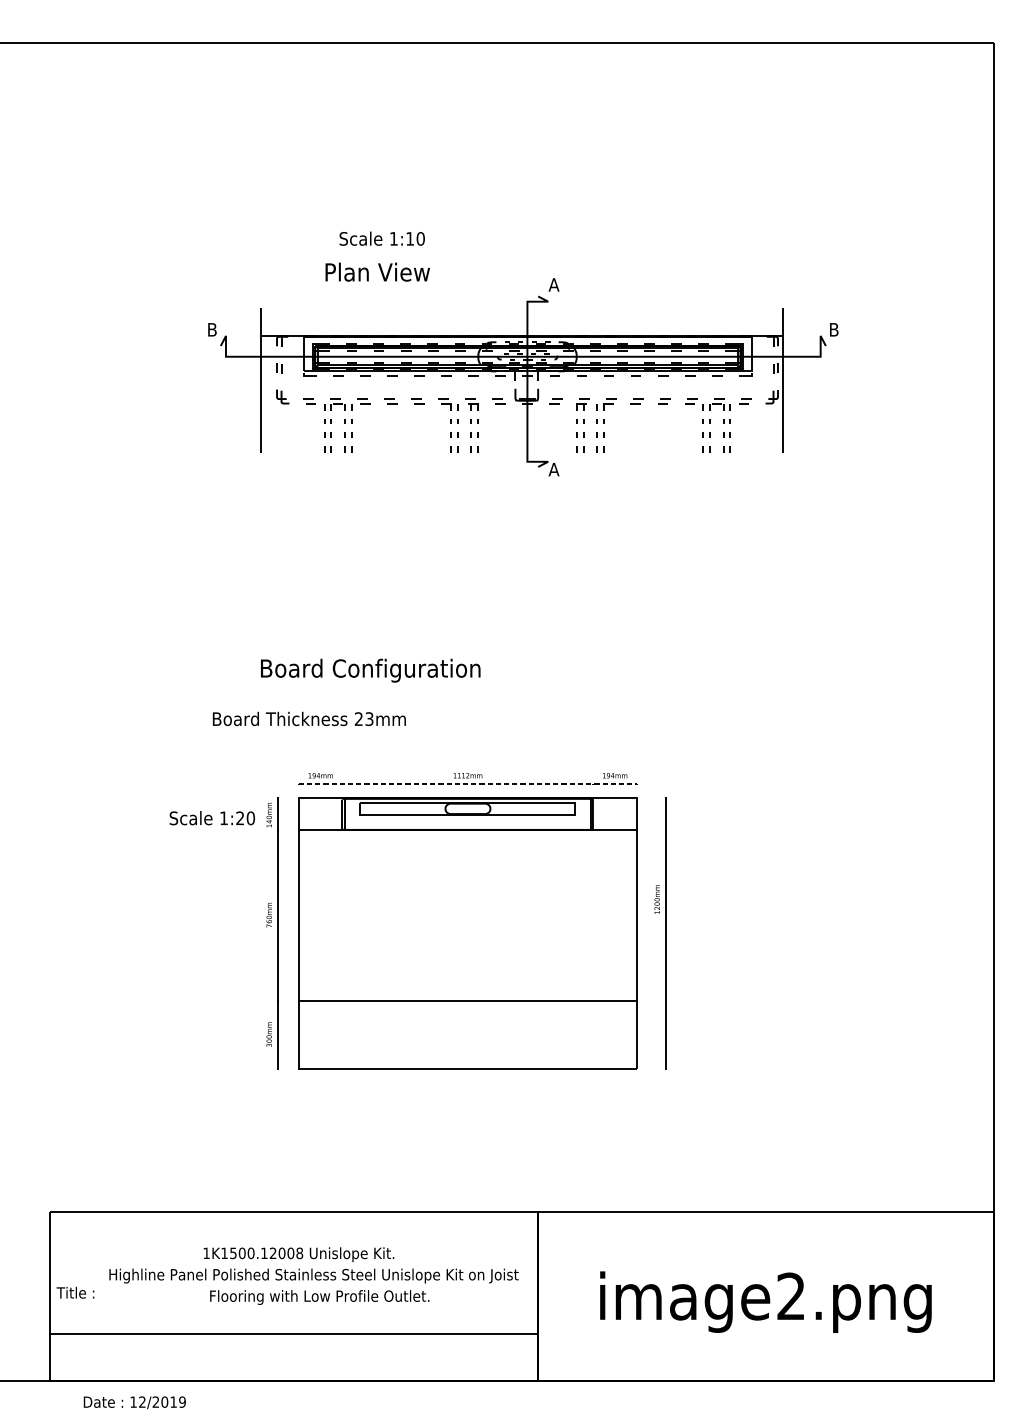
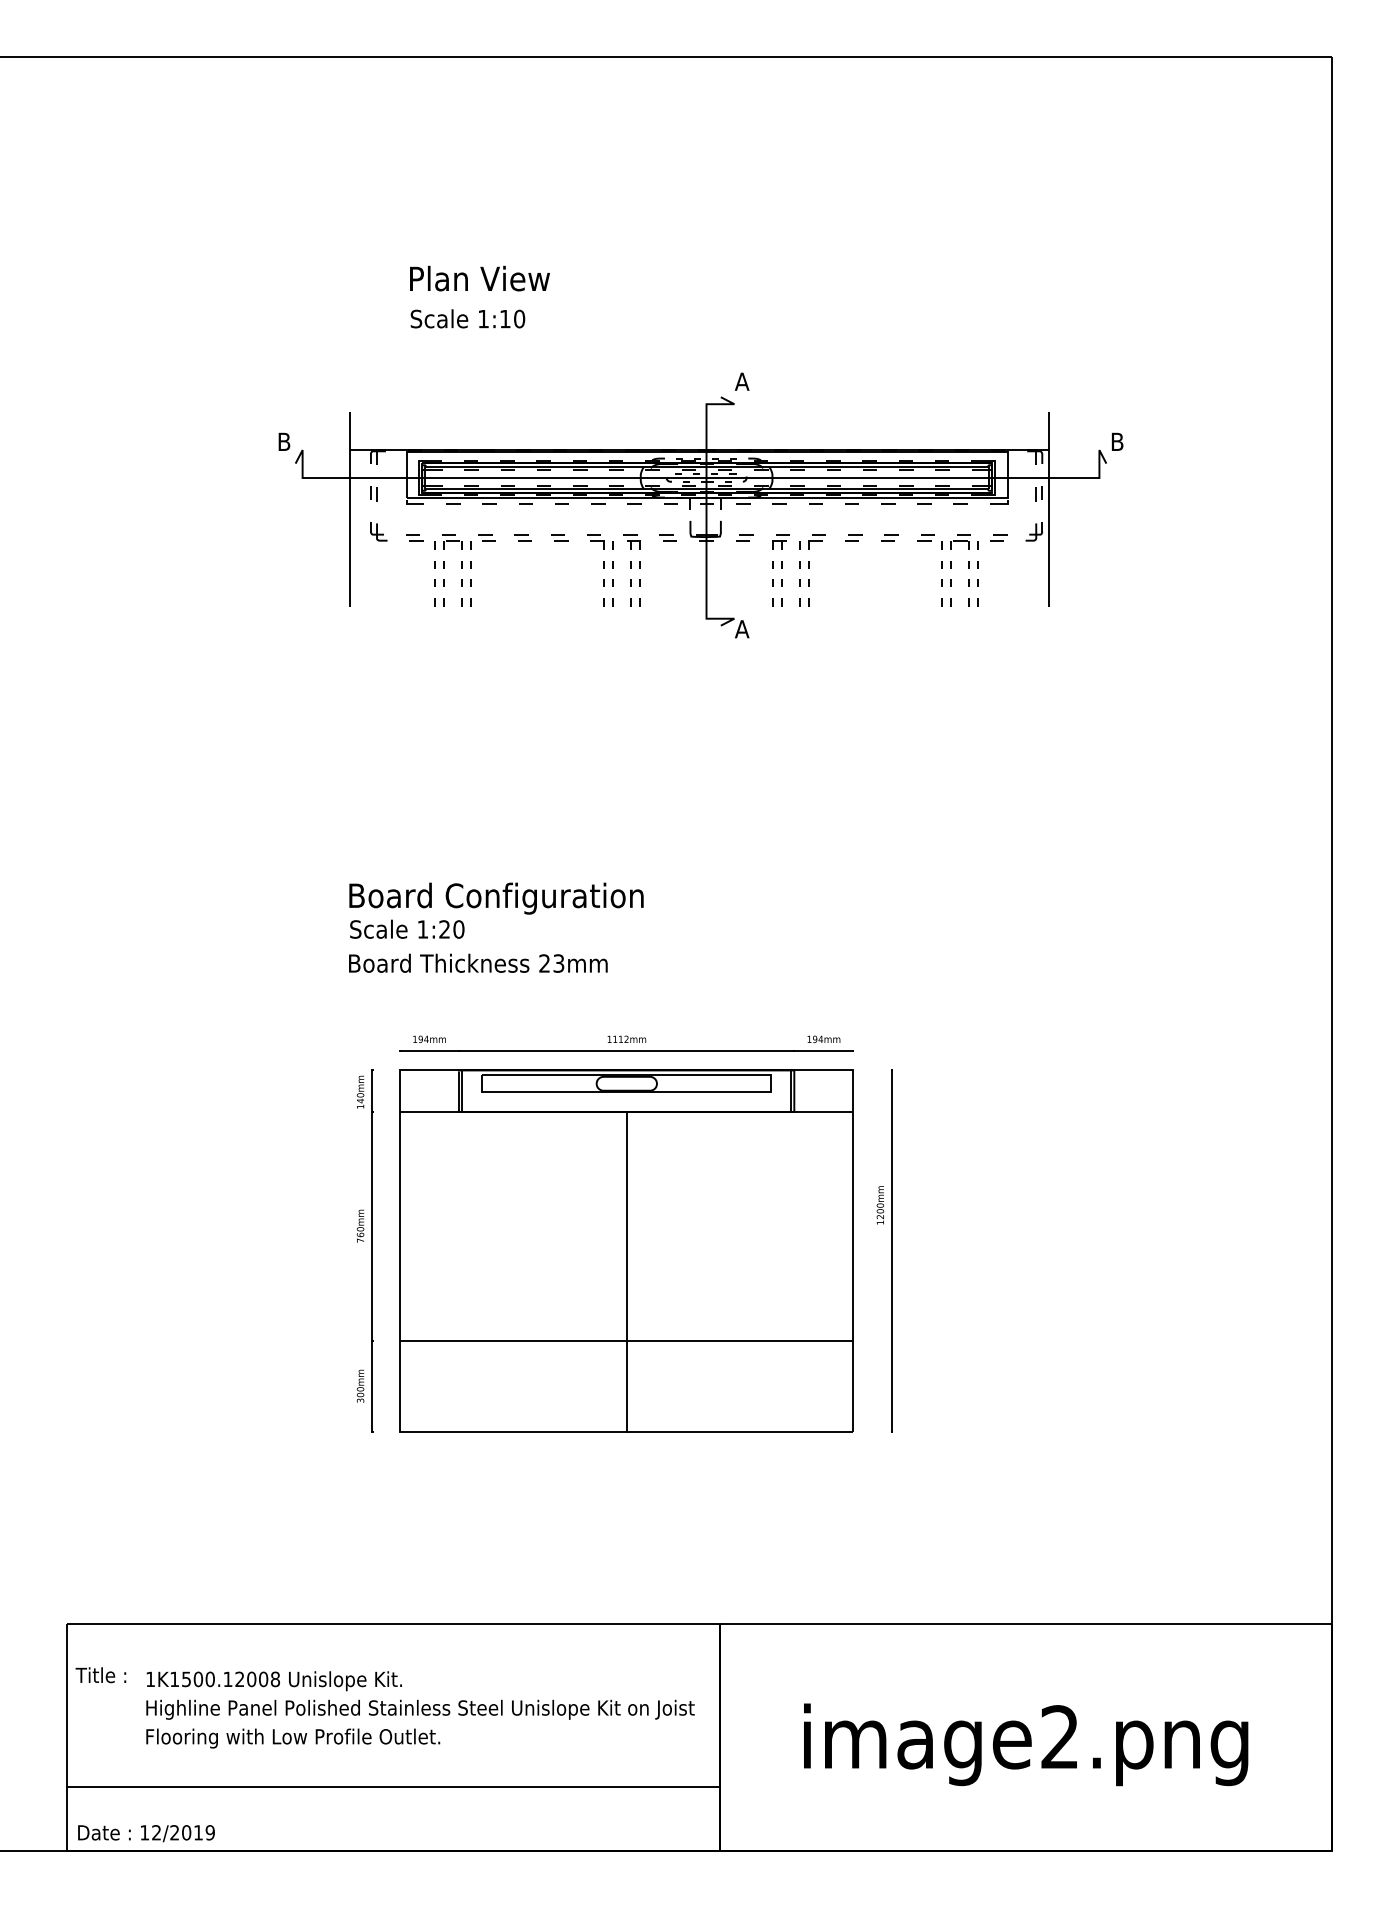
text: (381, 238) -> (467, 318), moved
text: (377, 272) -> (479, 278), moved
text: (309, 718) -> (478, 962), moved
line: (467, 784) -> (626, 1051), dashed -> solid
text: (212, 817) -> (407, 928), moved
line: (467, 948) -> (626, 1271), added
text: (298, 1254) -> (273, 1681), moved
text: (75, 1292) -> (100, 1675), moved
text: (319, 1297) -> (293, 1738), moved
text: (134, 1402) -> (146, 1833), moved

